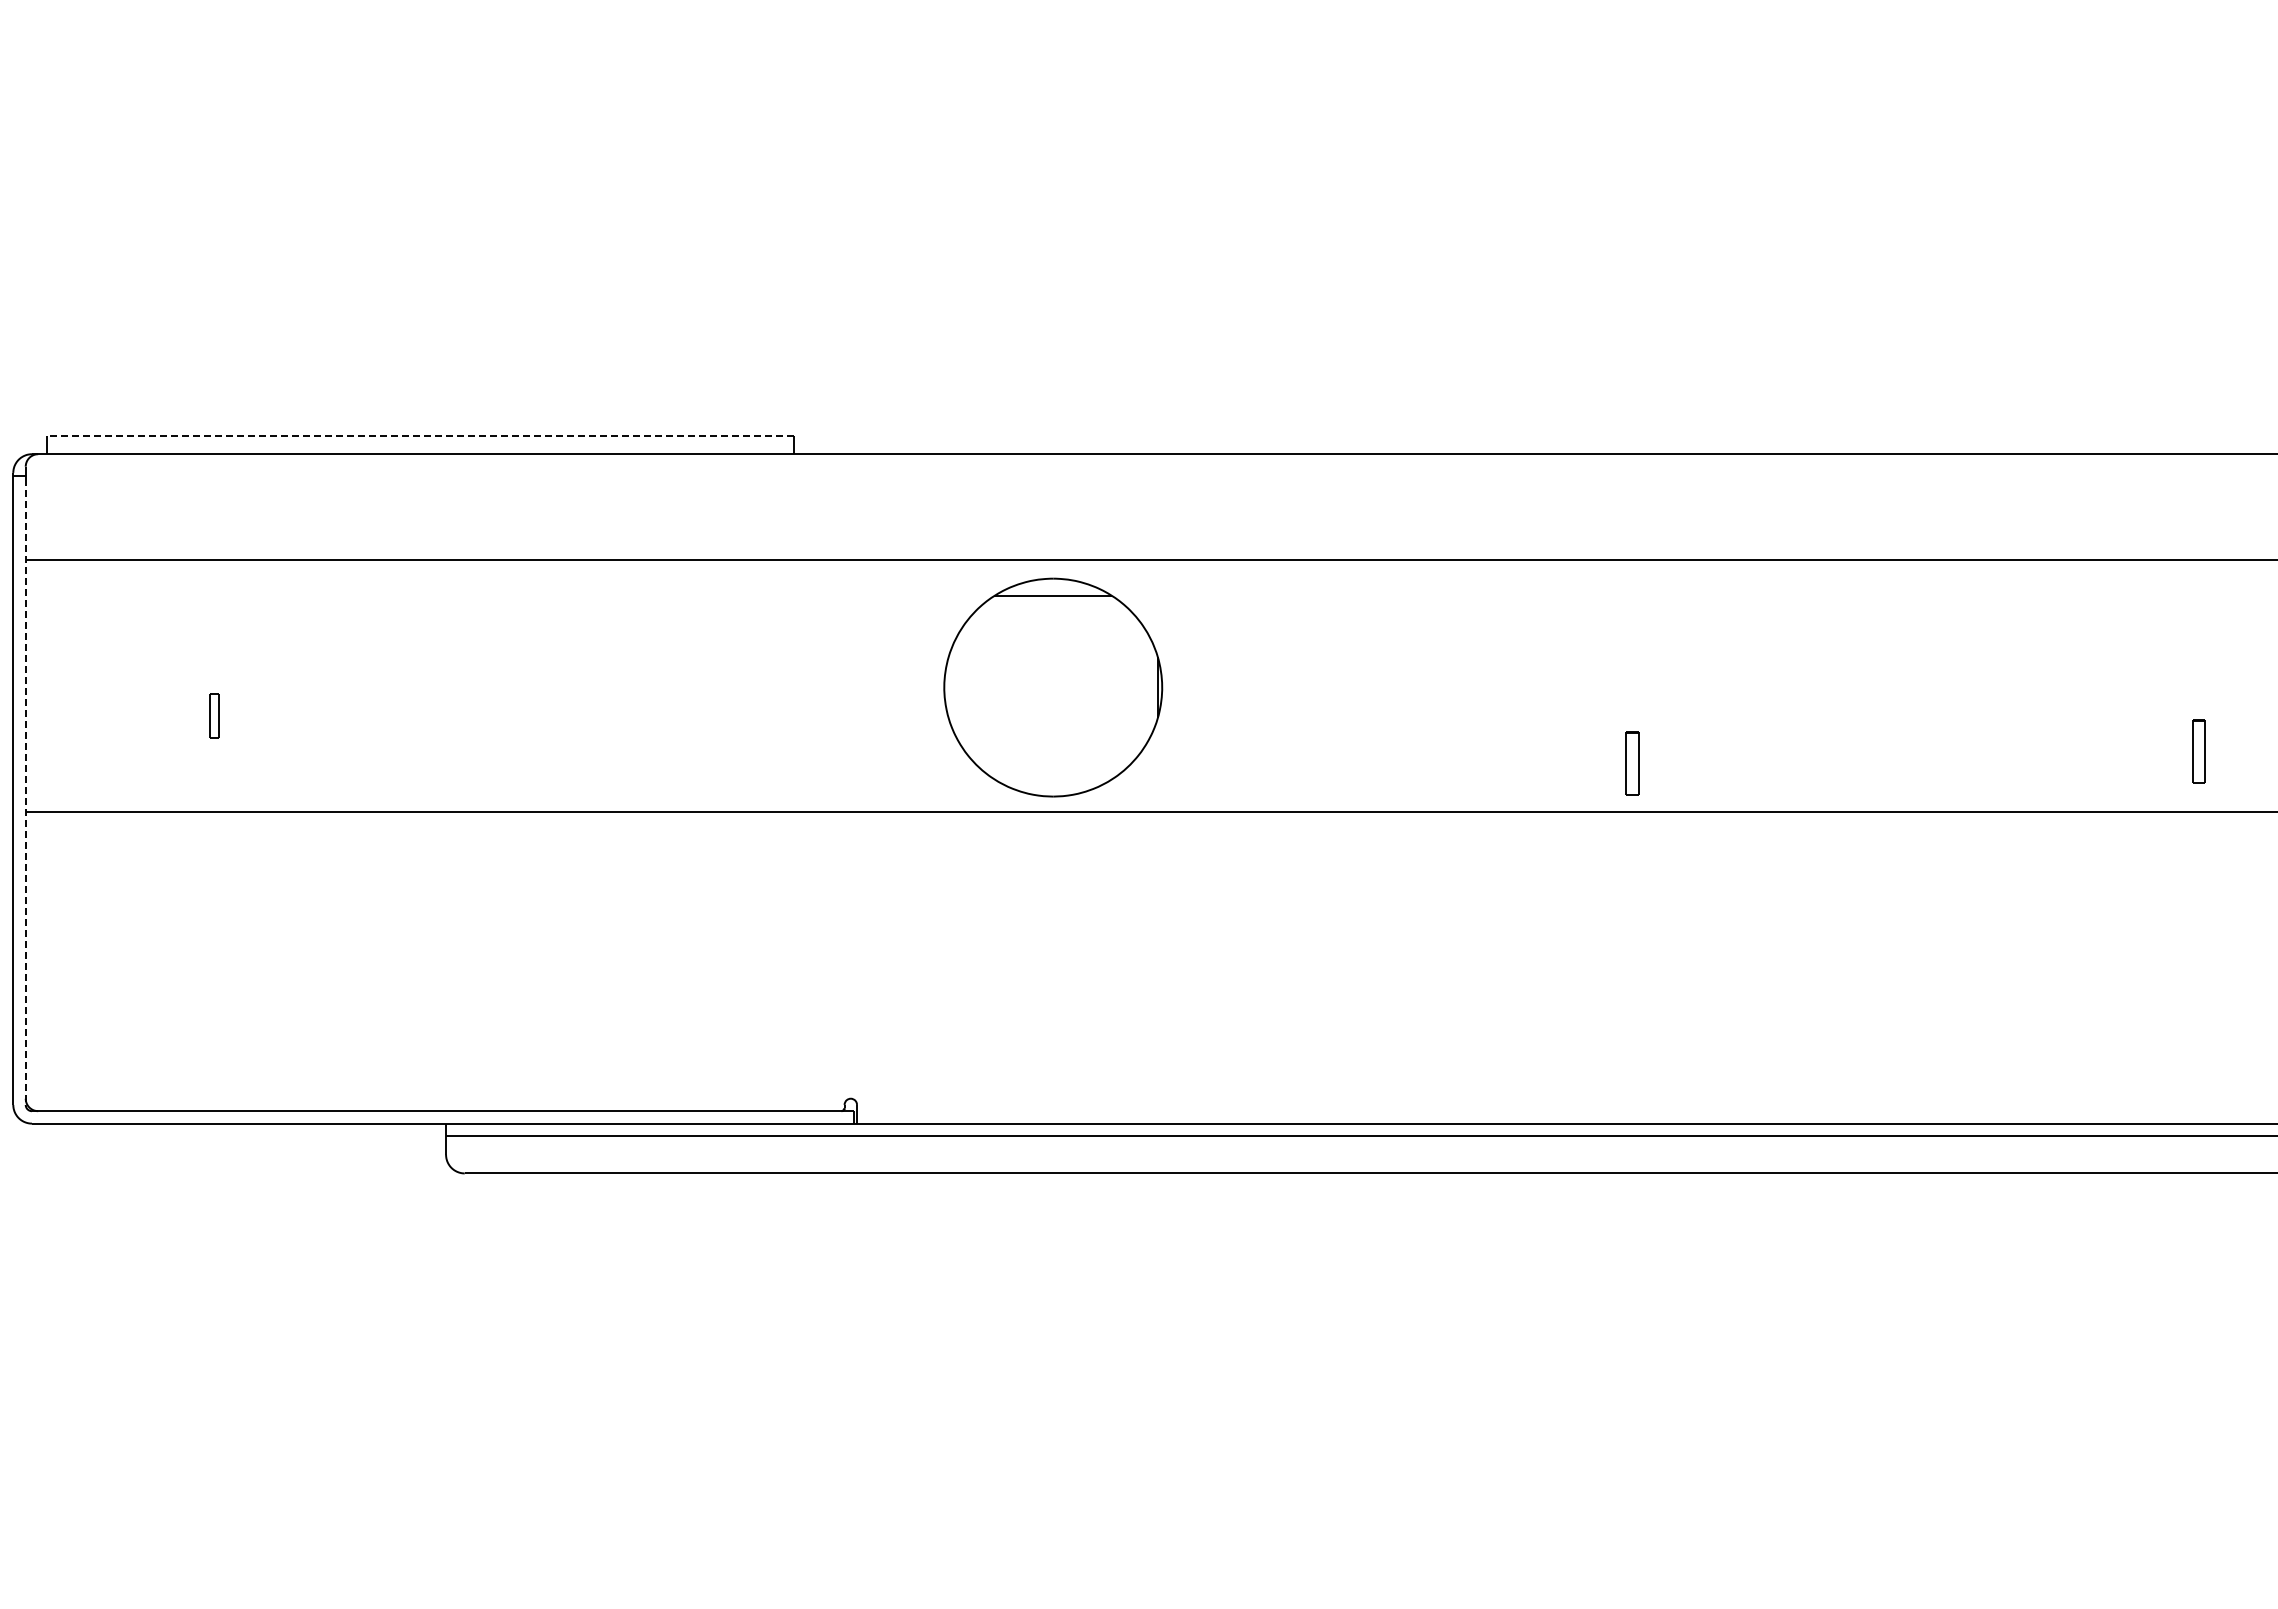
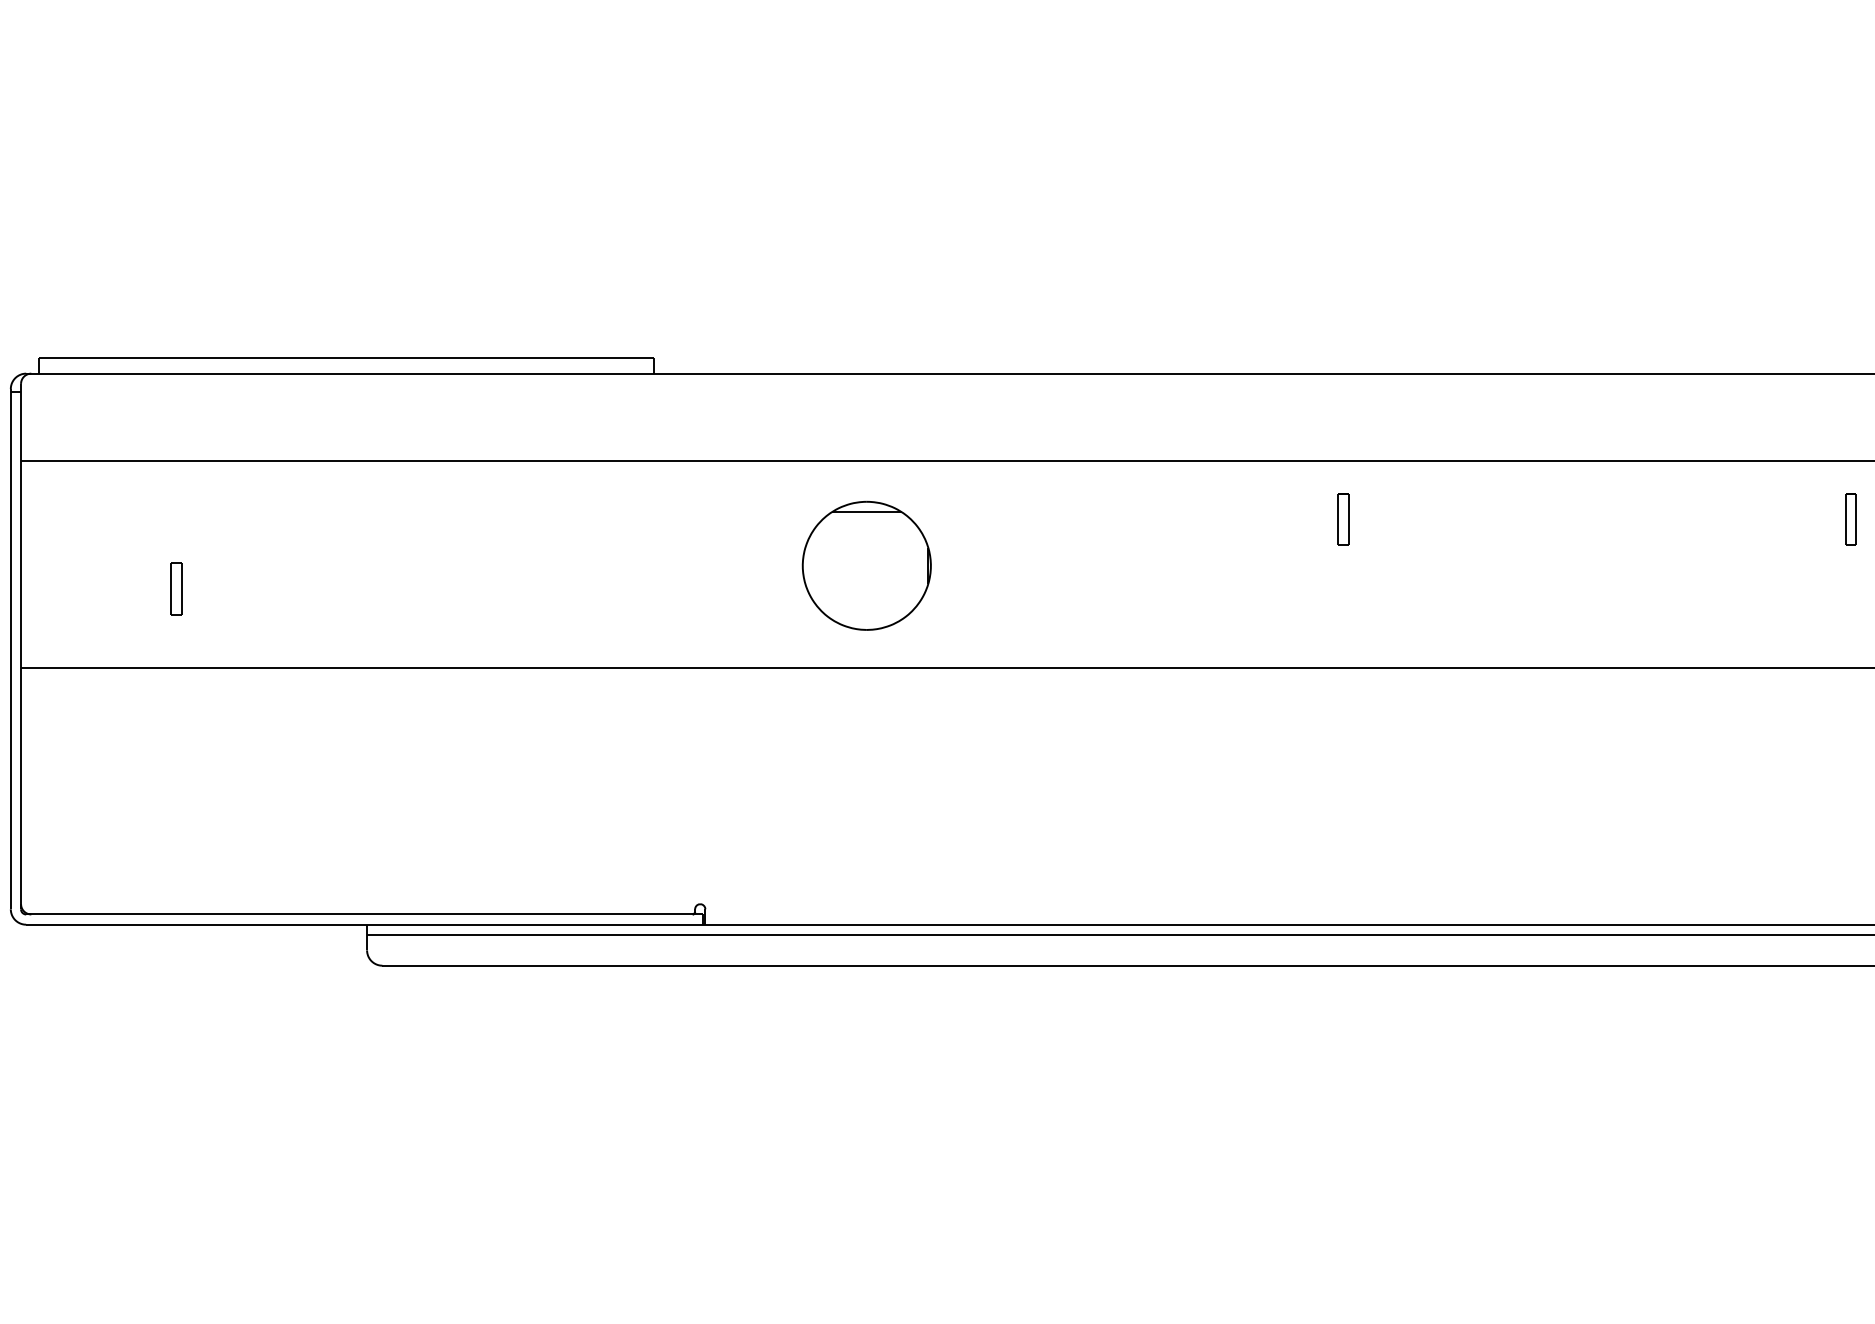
line: (420, 435) -> (346, 358), dashed -> solid
part: (1052, 687) -> (866, 565), size x0.71
part: (214, 715) -> (176, 588), size x1.43
part: (2198, 751) -> (1850, 519), moved
part: (1632, 763) -> (1343, 519), moved
line: (25, 792) -> (20, 652), dashed -> solid

